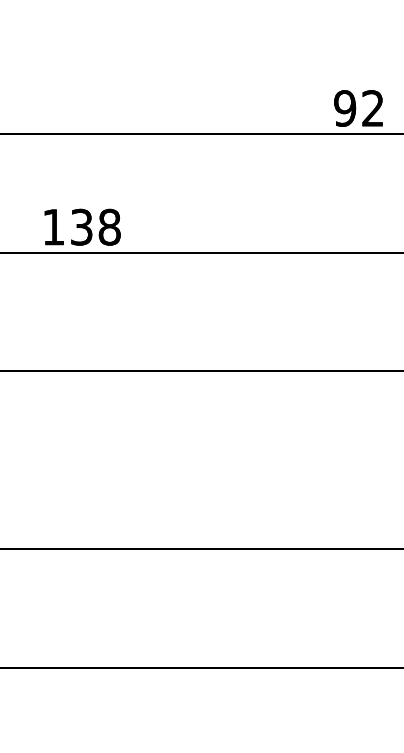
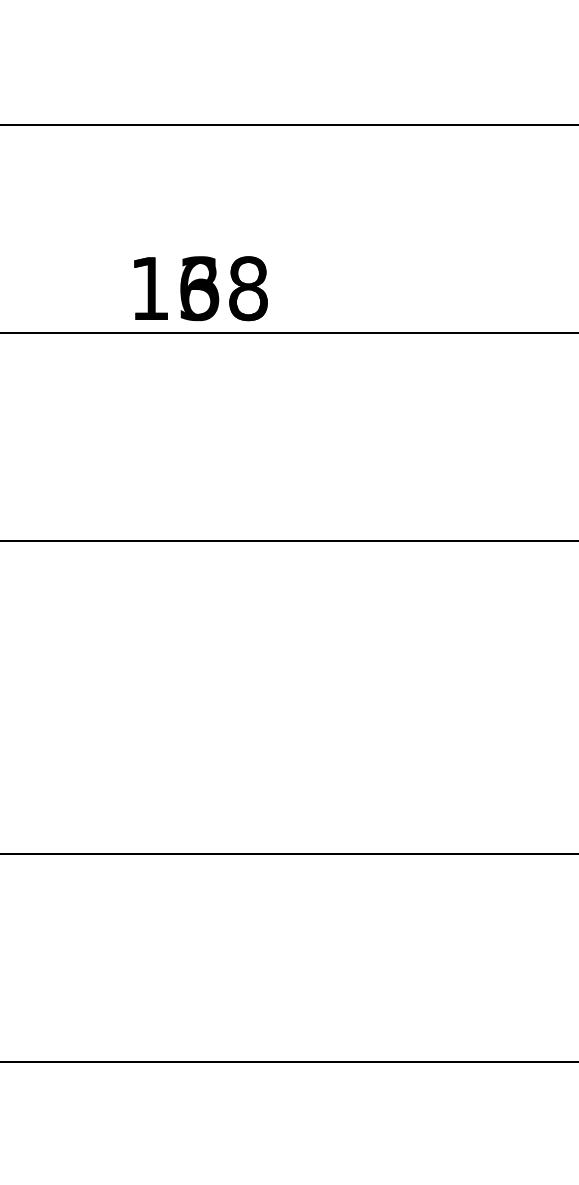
text: (81, 226) -> (198, 287), 138 -> 168

